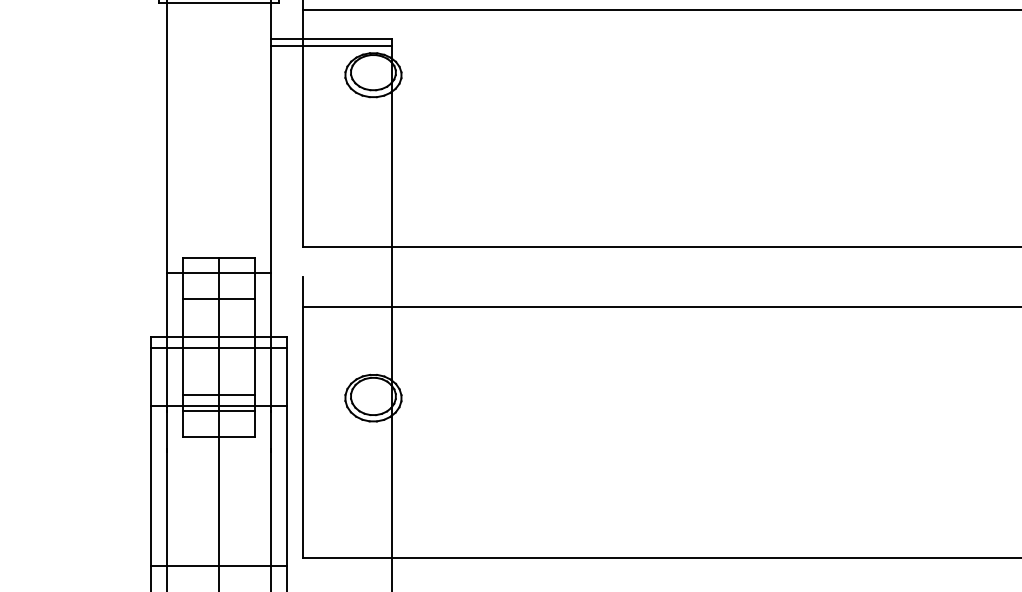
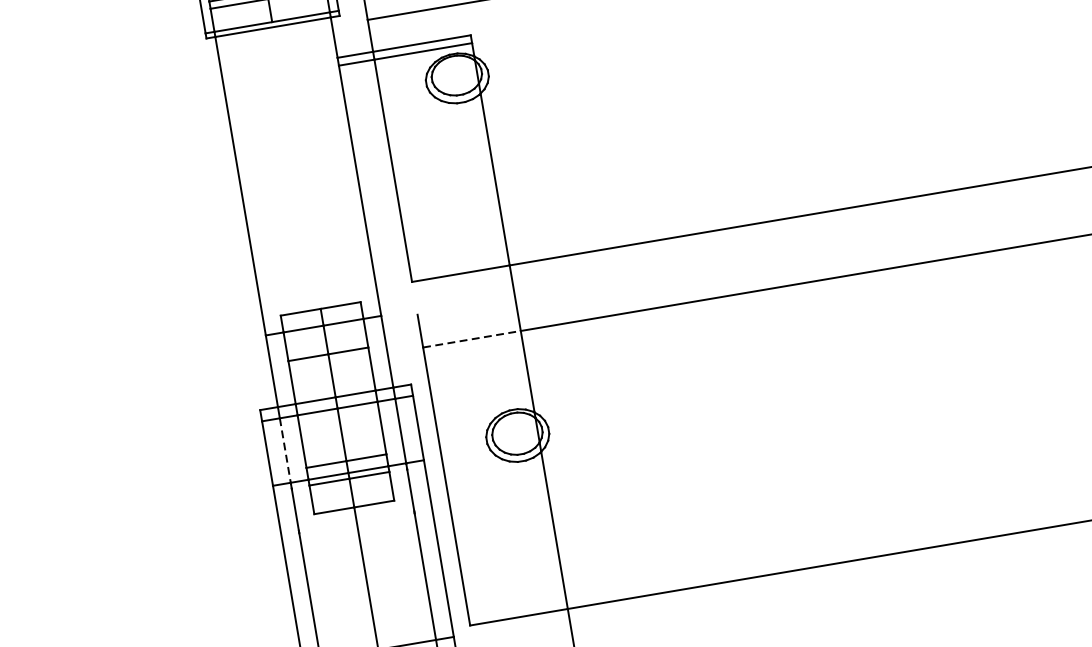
line: (348, 306) -> (473, 338), solid -> dashed
line: (166, 377) -> (285, 451), solid -> dashed

